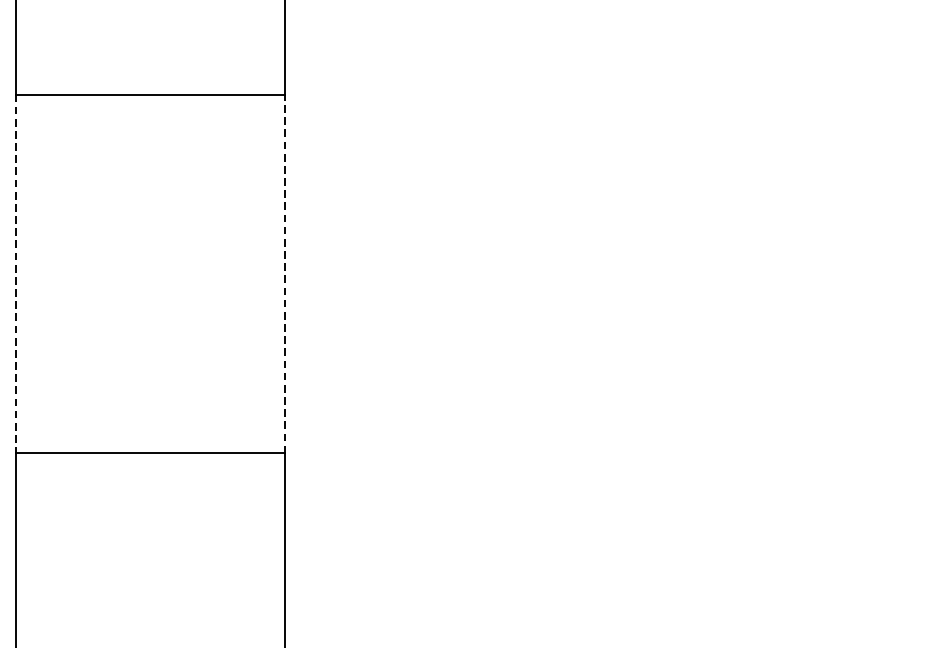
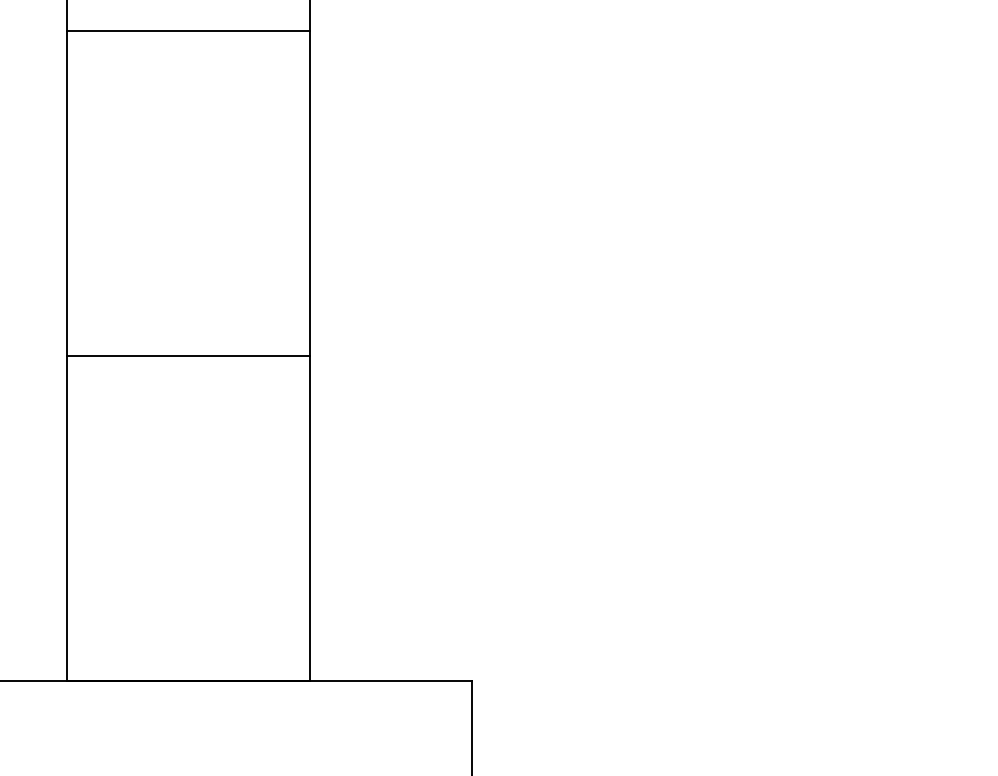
line: (284, 273) -> (309, 193), dashed -> solid
line: (15, 274) -> (66, 194), dashed -> solid

